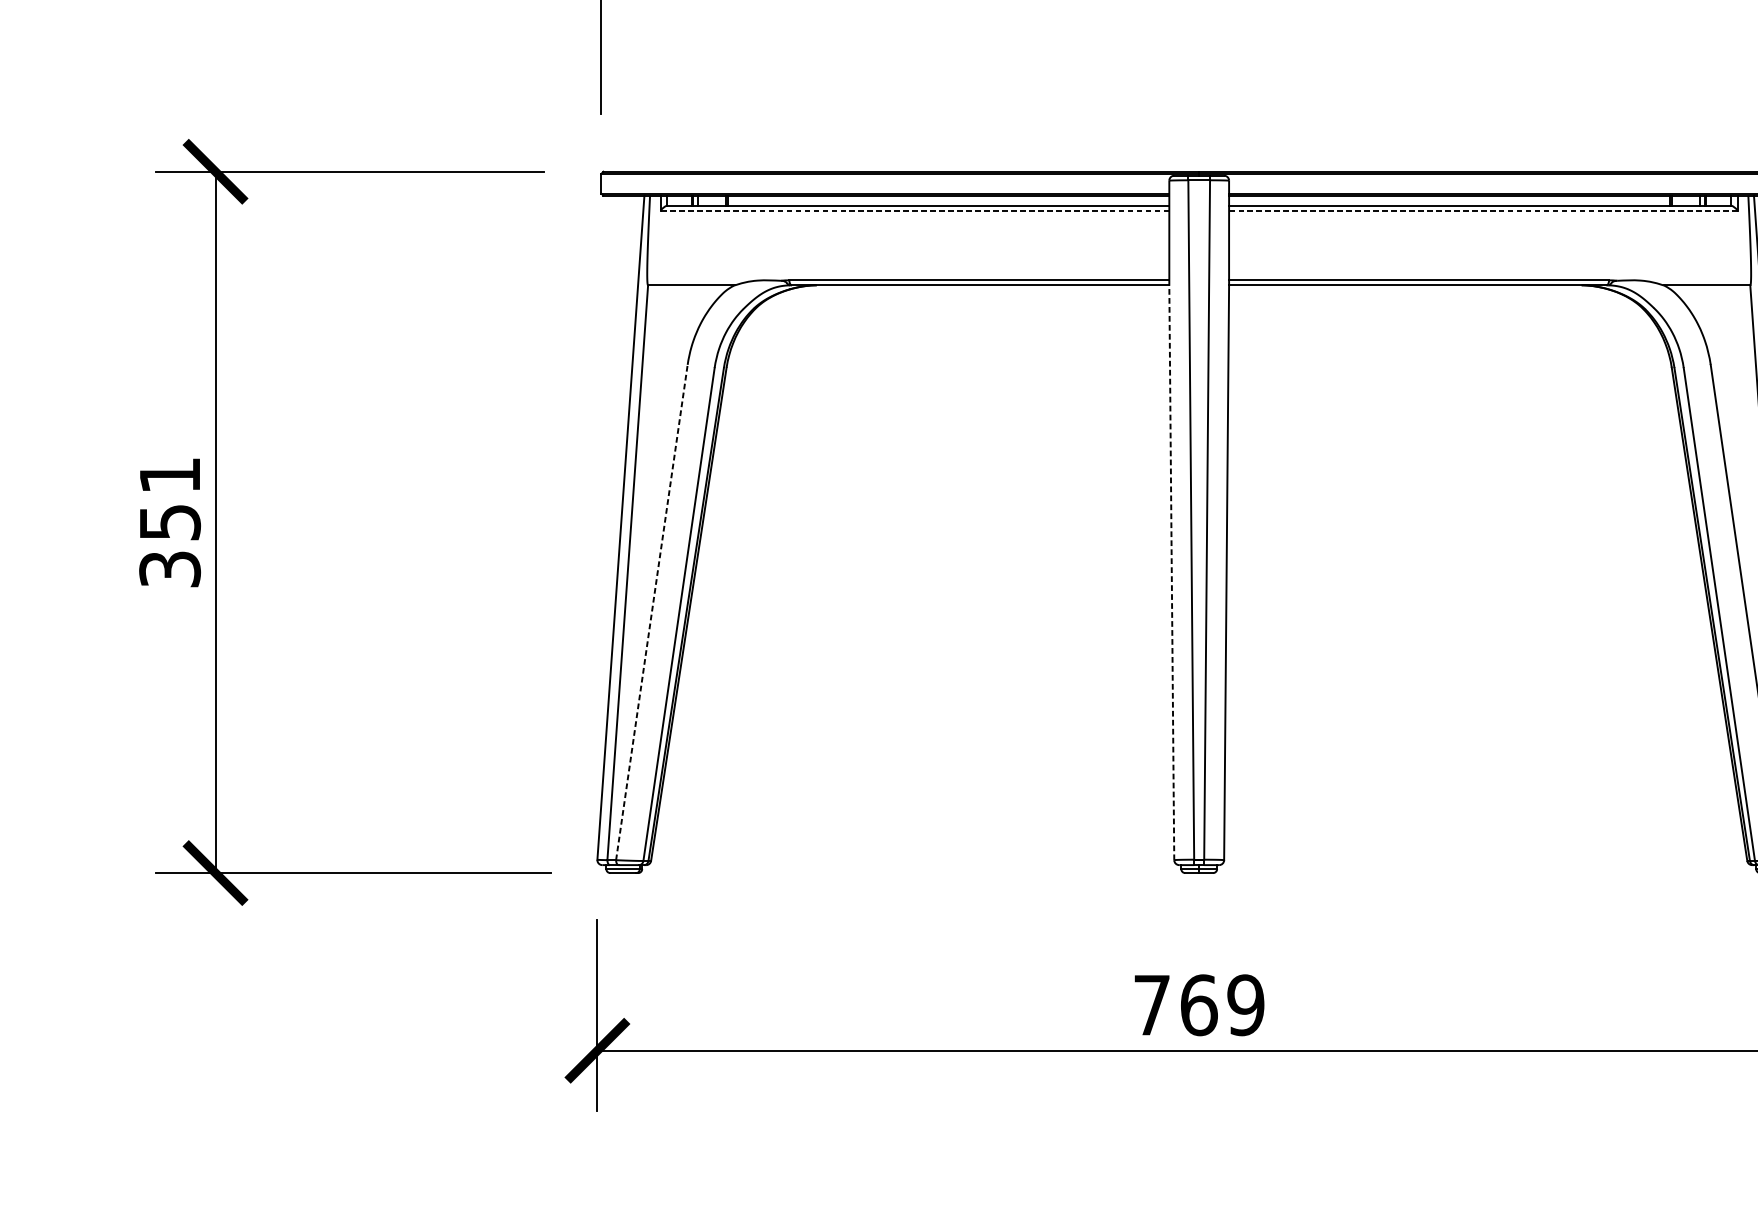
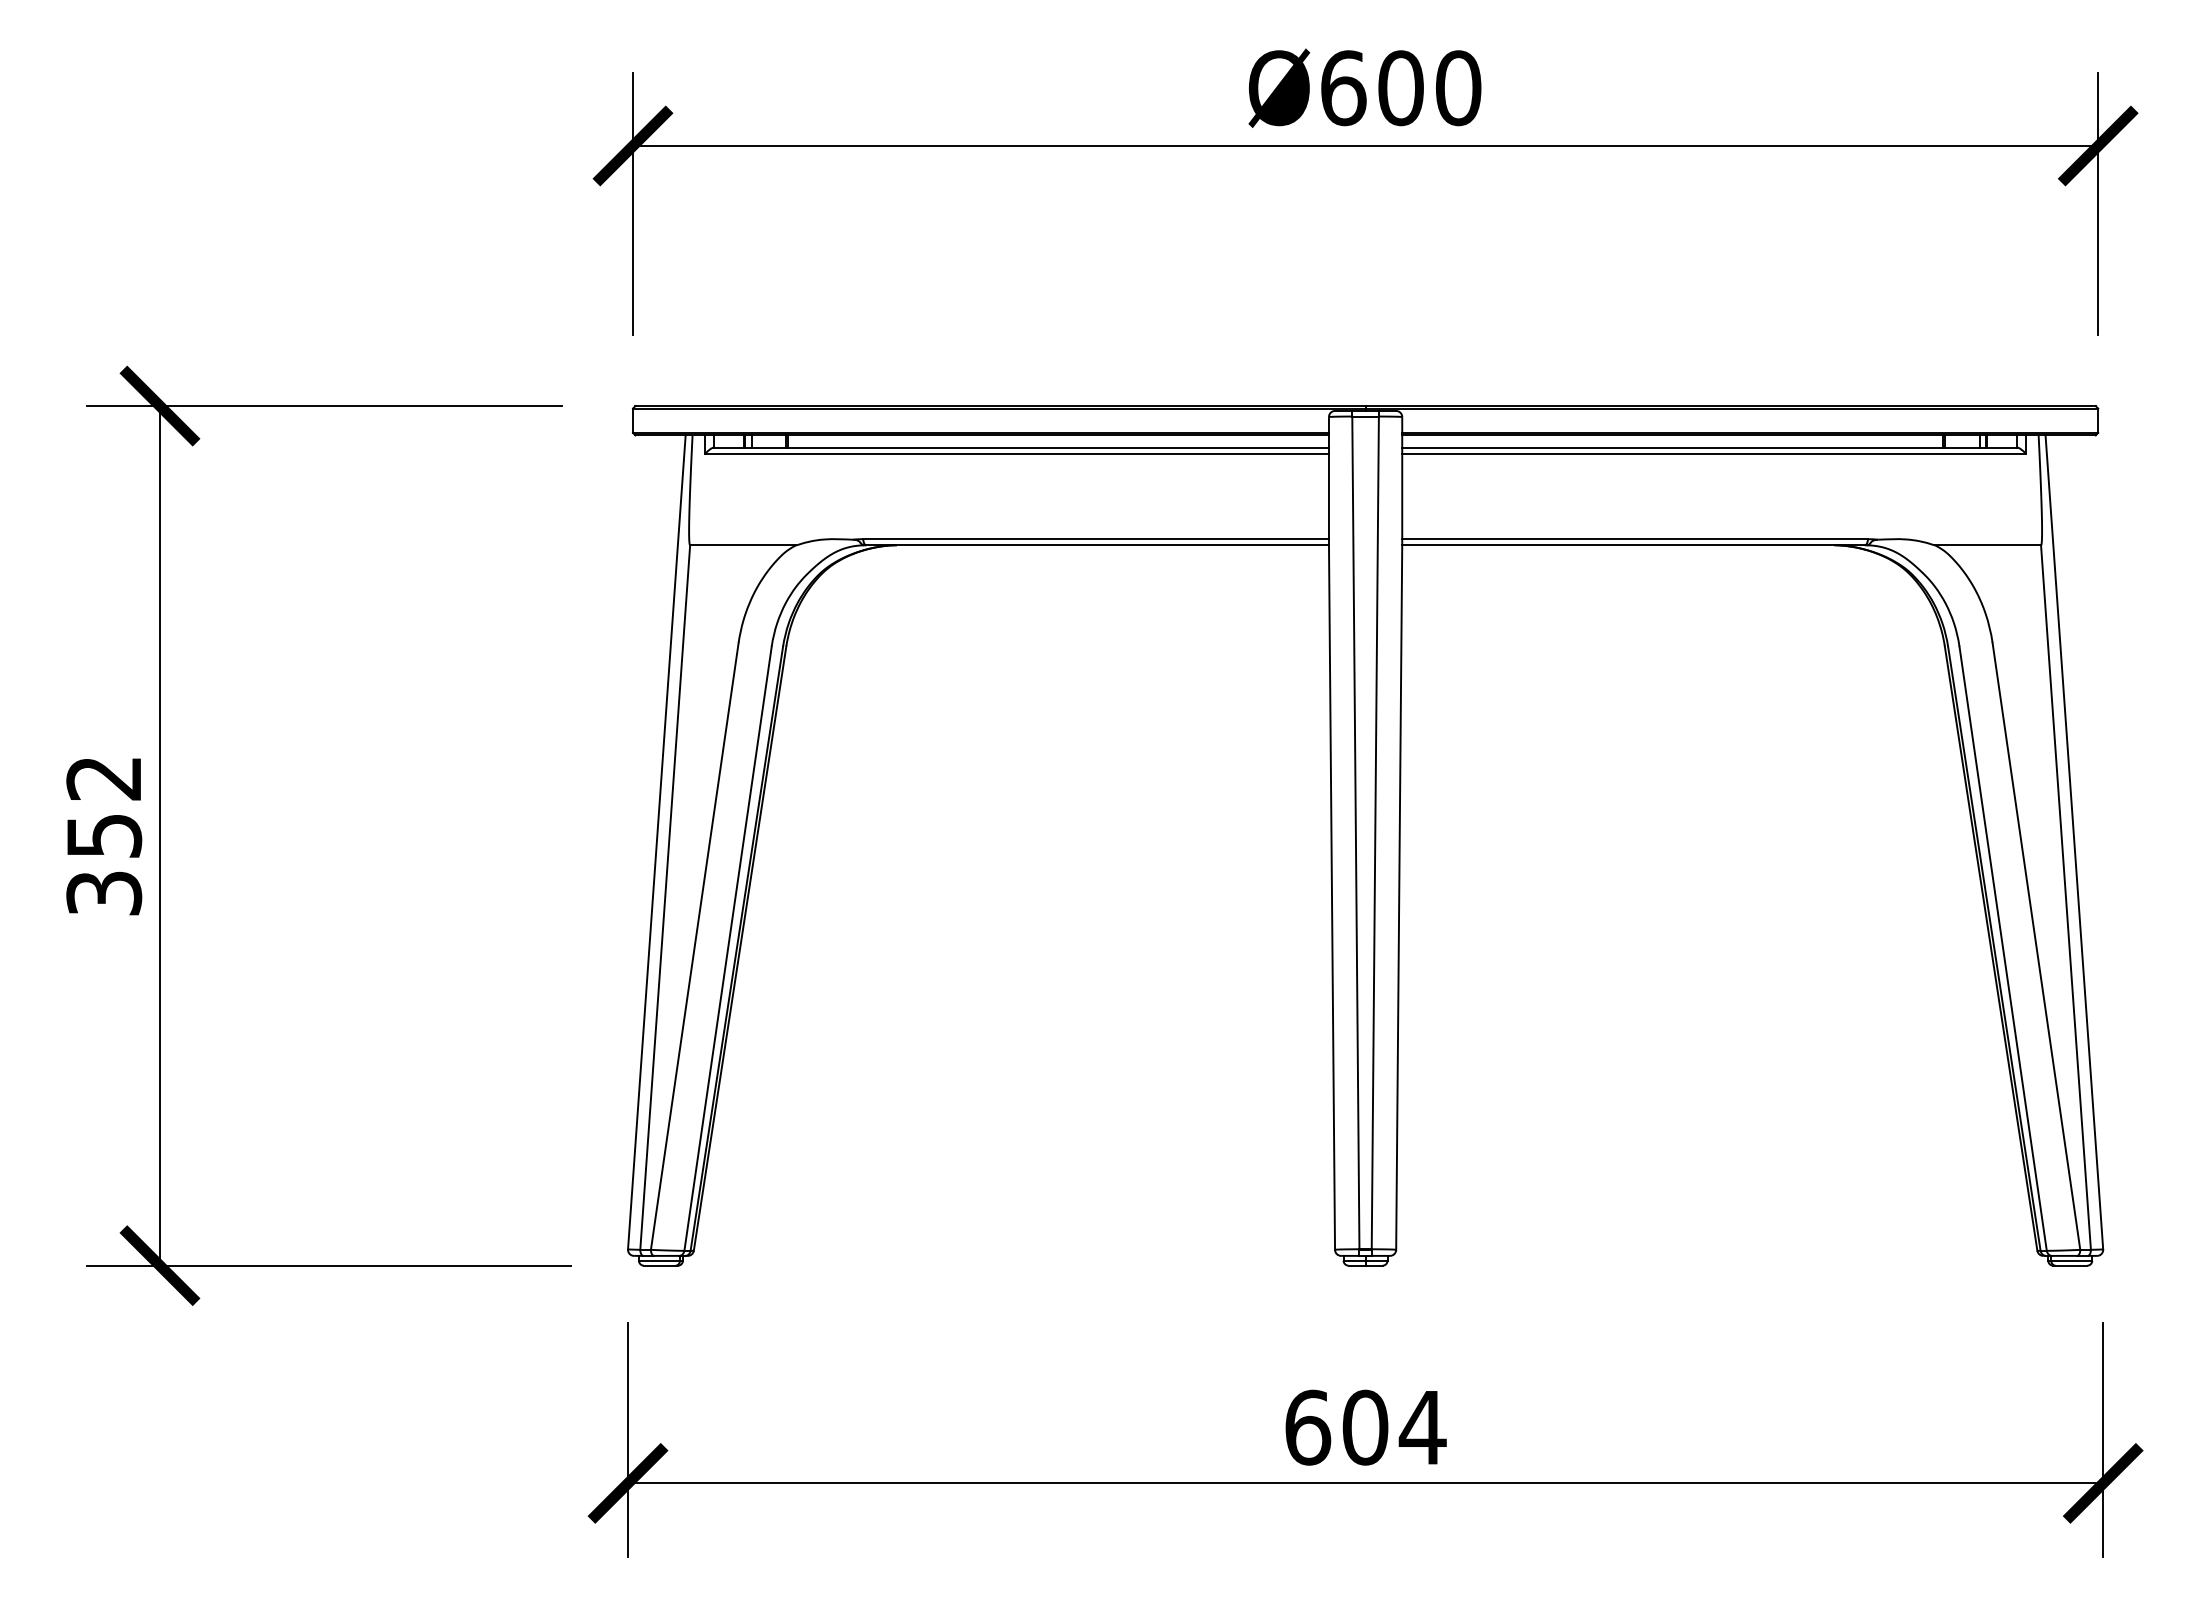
line: (915, 210) -> (1017, 453), dashed -> solid
line: (1483, 210) -> (1714, 453), dashed -> solid
text: (169, 475) -> (103, 778), 351 -> 352
line: (1172, 572) -> (1332, 897), dashed -> solid
line: (651, 612) -> (694, 946), dashed -> solid
text: (1199, 1005) -> (1365, 1427), 769 -> 604

